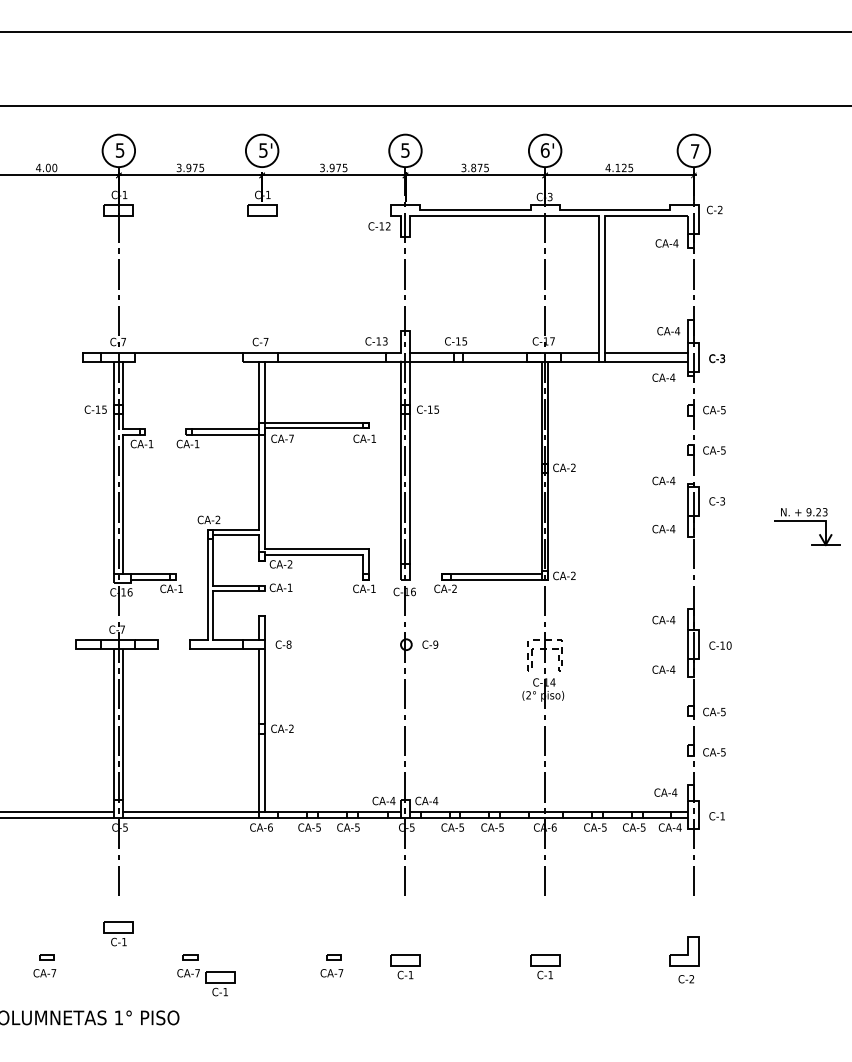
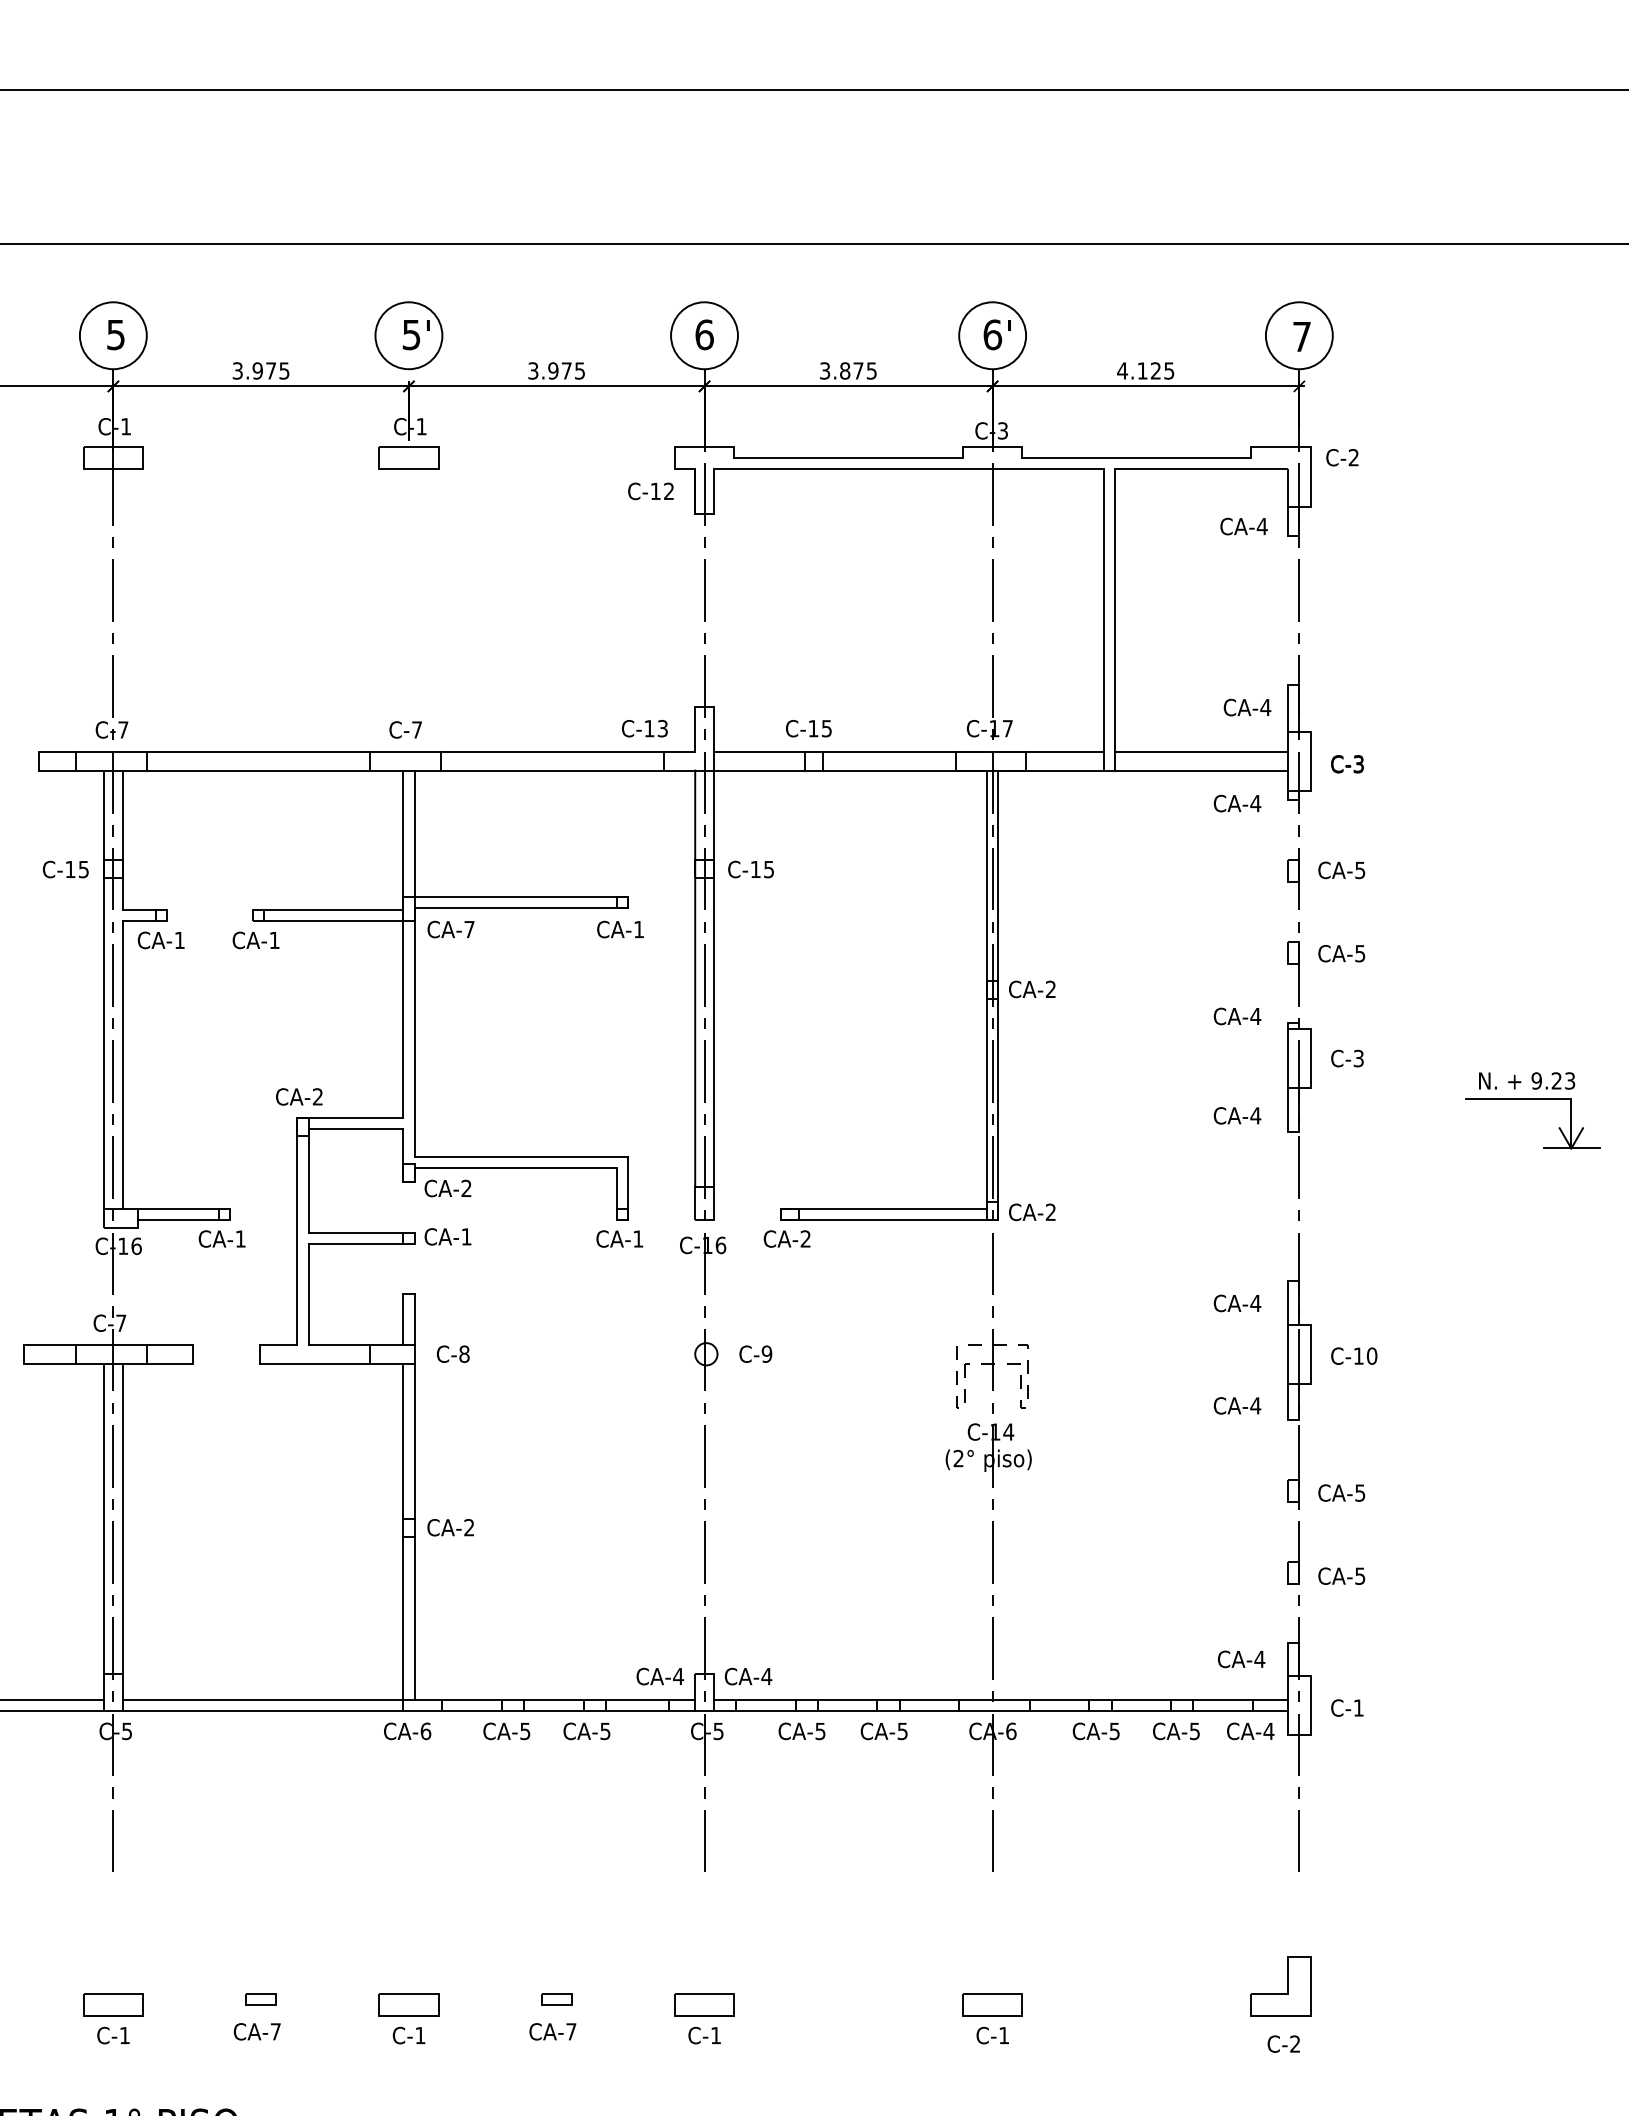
text: (405, 150) -> (704, 334), 5 -> 6
line: (189, 361) -> (259, 770), added
part: (118, 933) -> (112, 2017), moved
part: (220, 983) -> (409, 2017), moved

